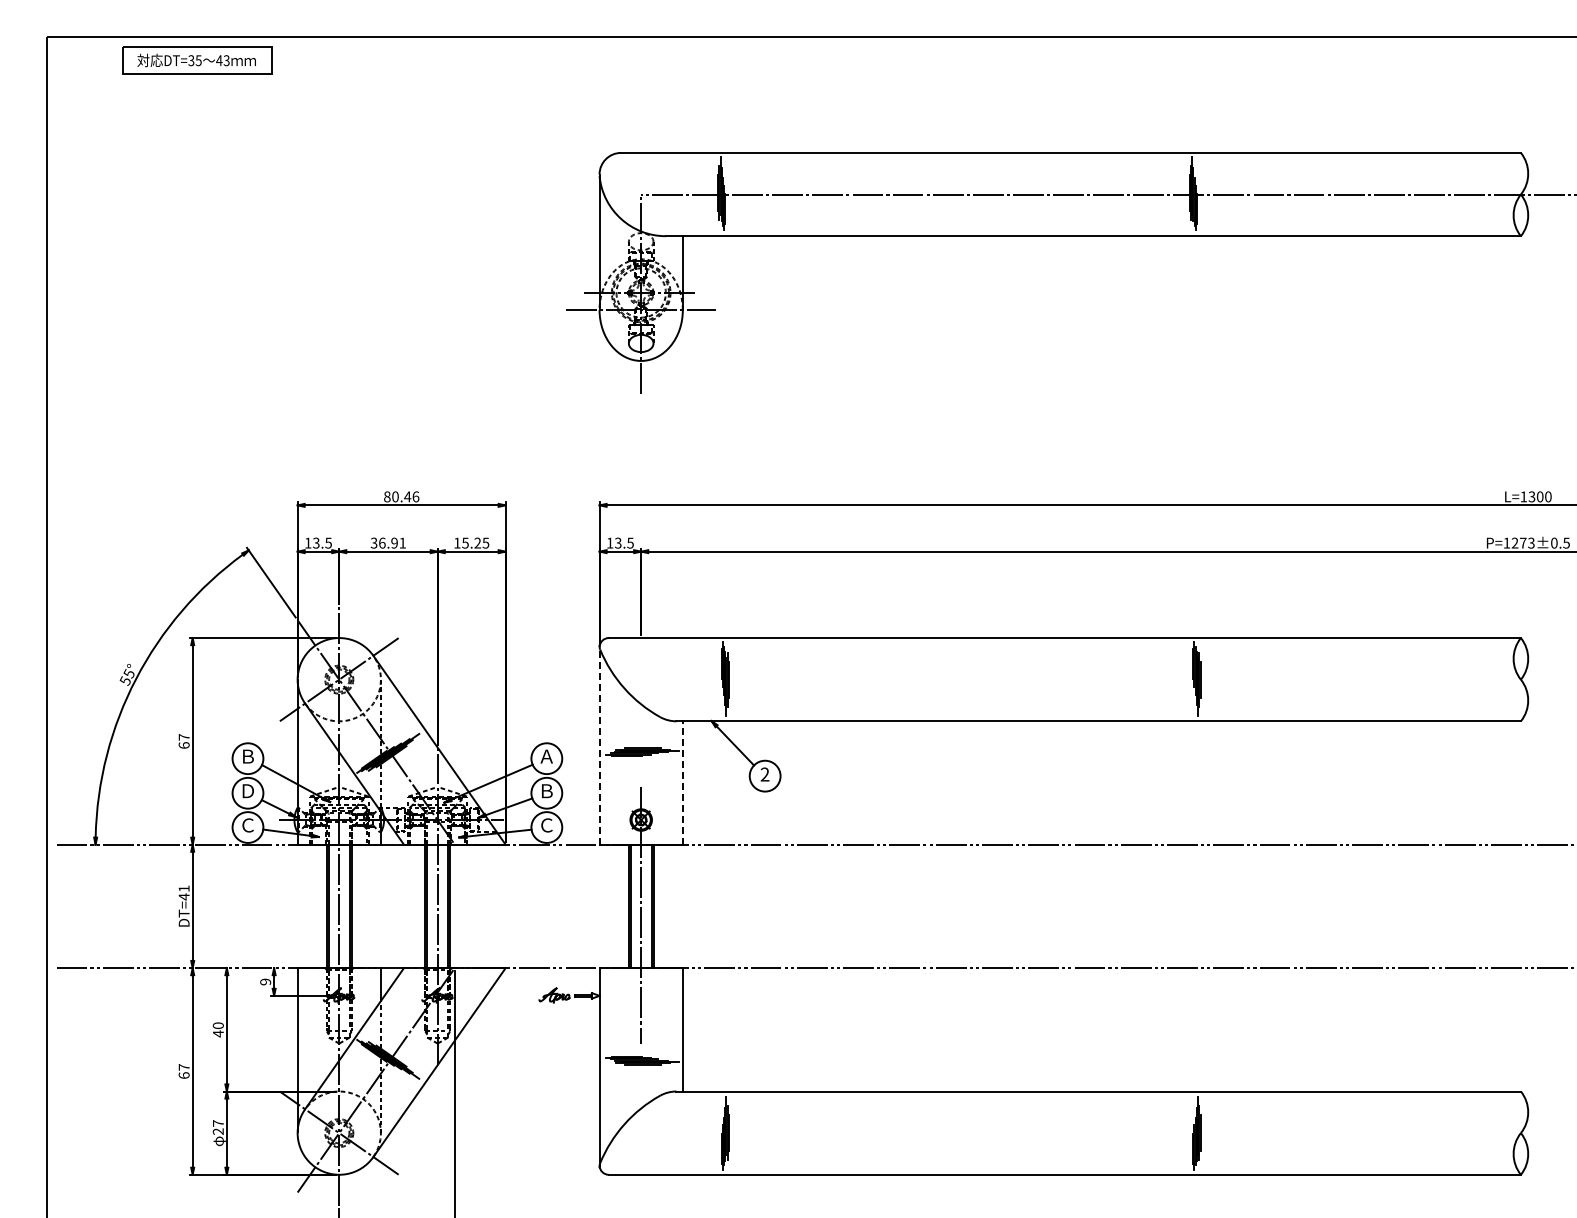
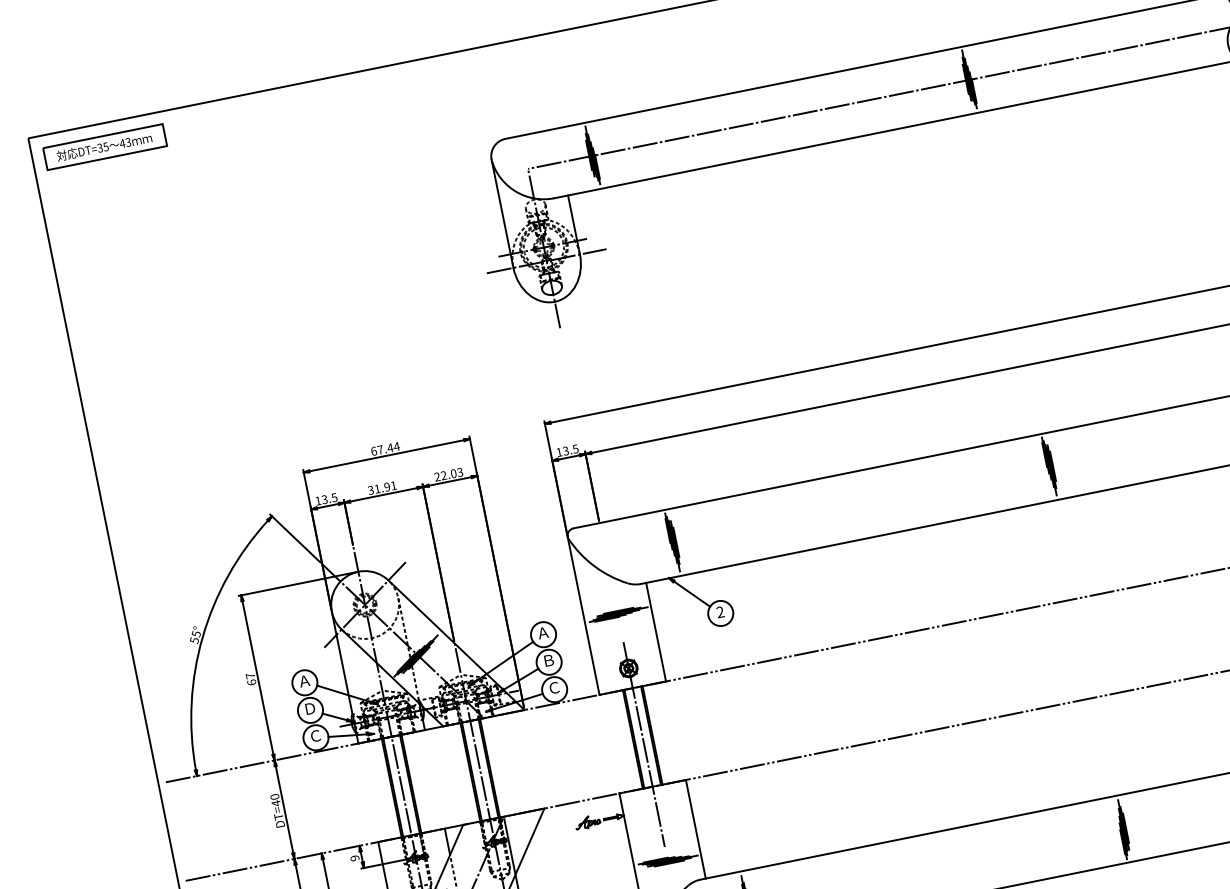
part: (197, 60) -> (105, 146), moved
text: (401, 496) -> (385, 448), 80.46 -> 67.44
text: (382, 542) -> (377, 488), 36.91 -> 31.91
text: (471, 542) -> (448, 474), 15.25 -> 22.03
line: (599, 746) -> (583, 616), dashed -> solid
text: (247, 756) -> (304, 681), Ｂ -> Ａ
line: (682, 783) -> (655, 632), dashed -> solid
text: (183, 888) -> (274, 796), DT=41 -> DT=40

